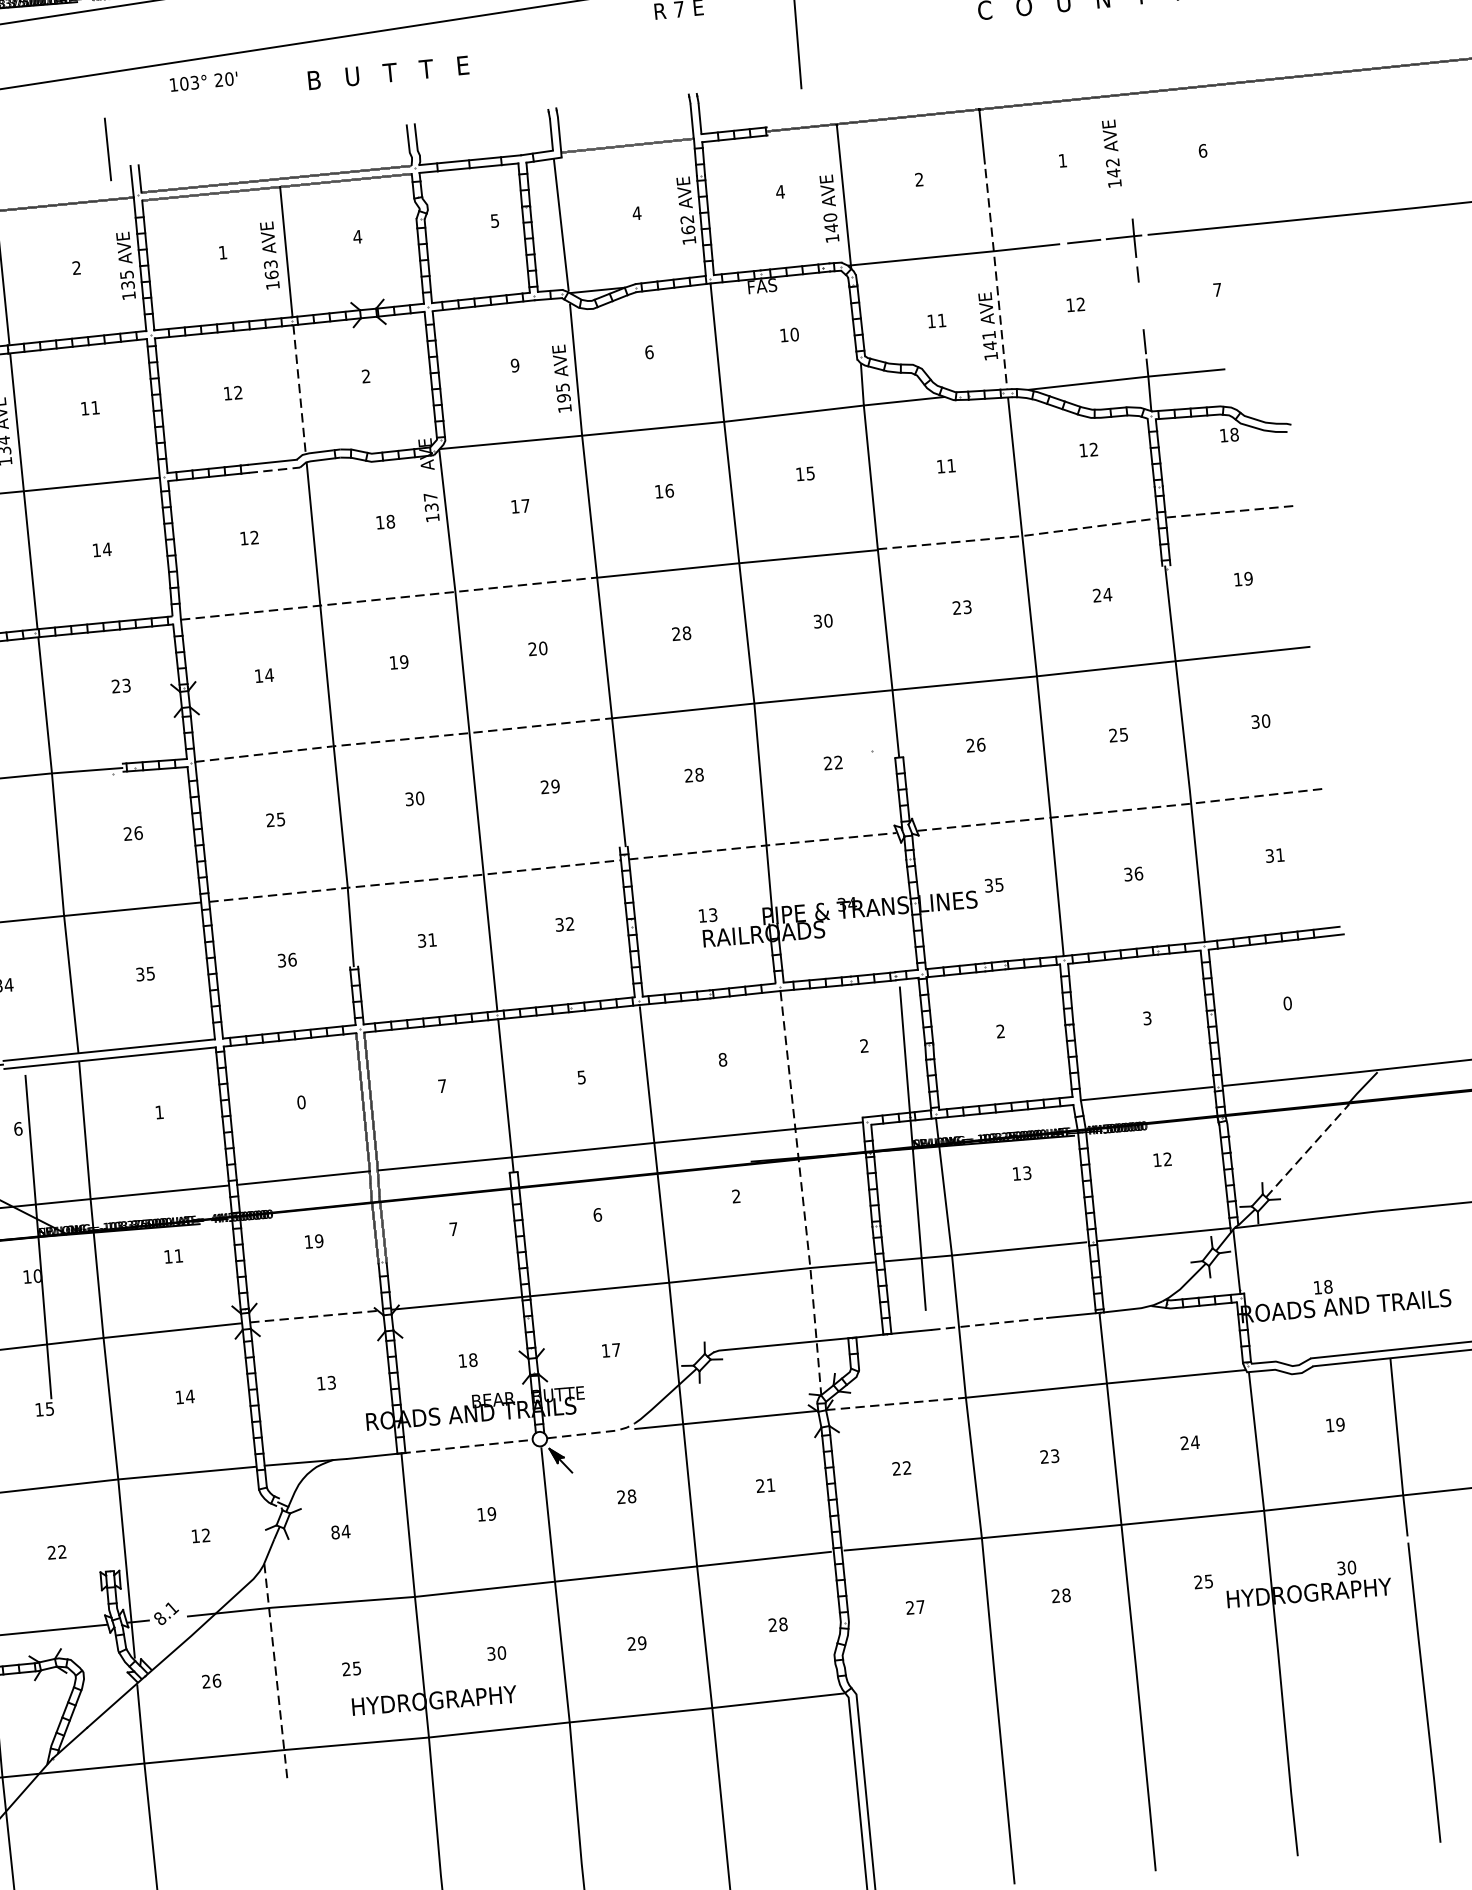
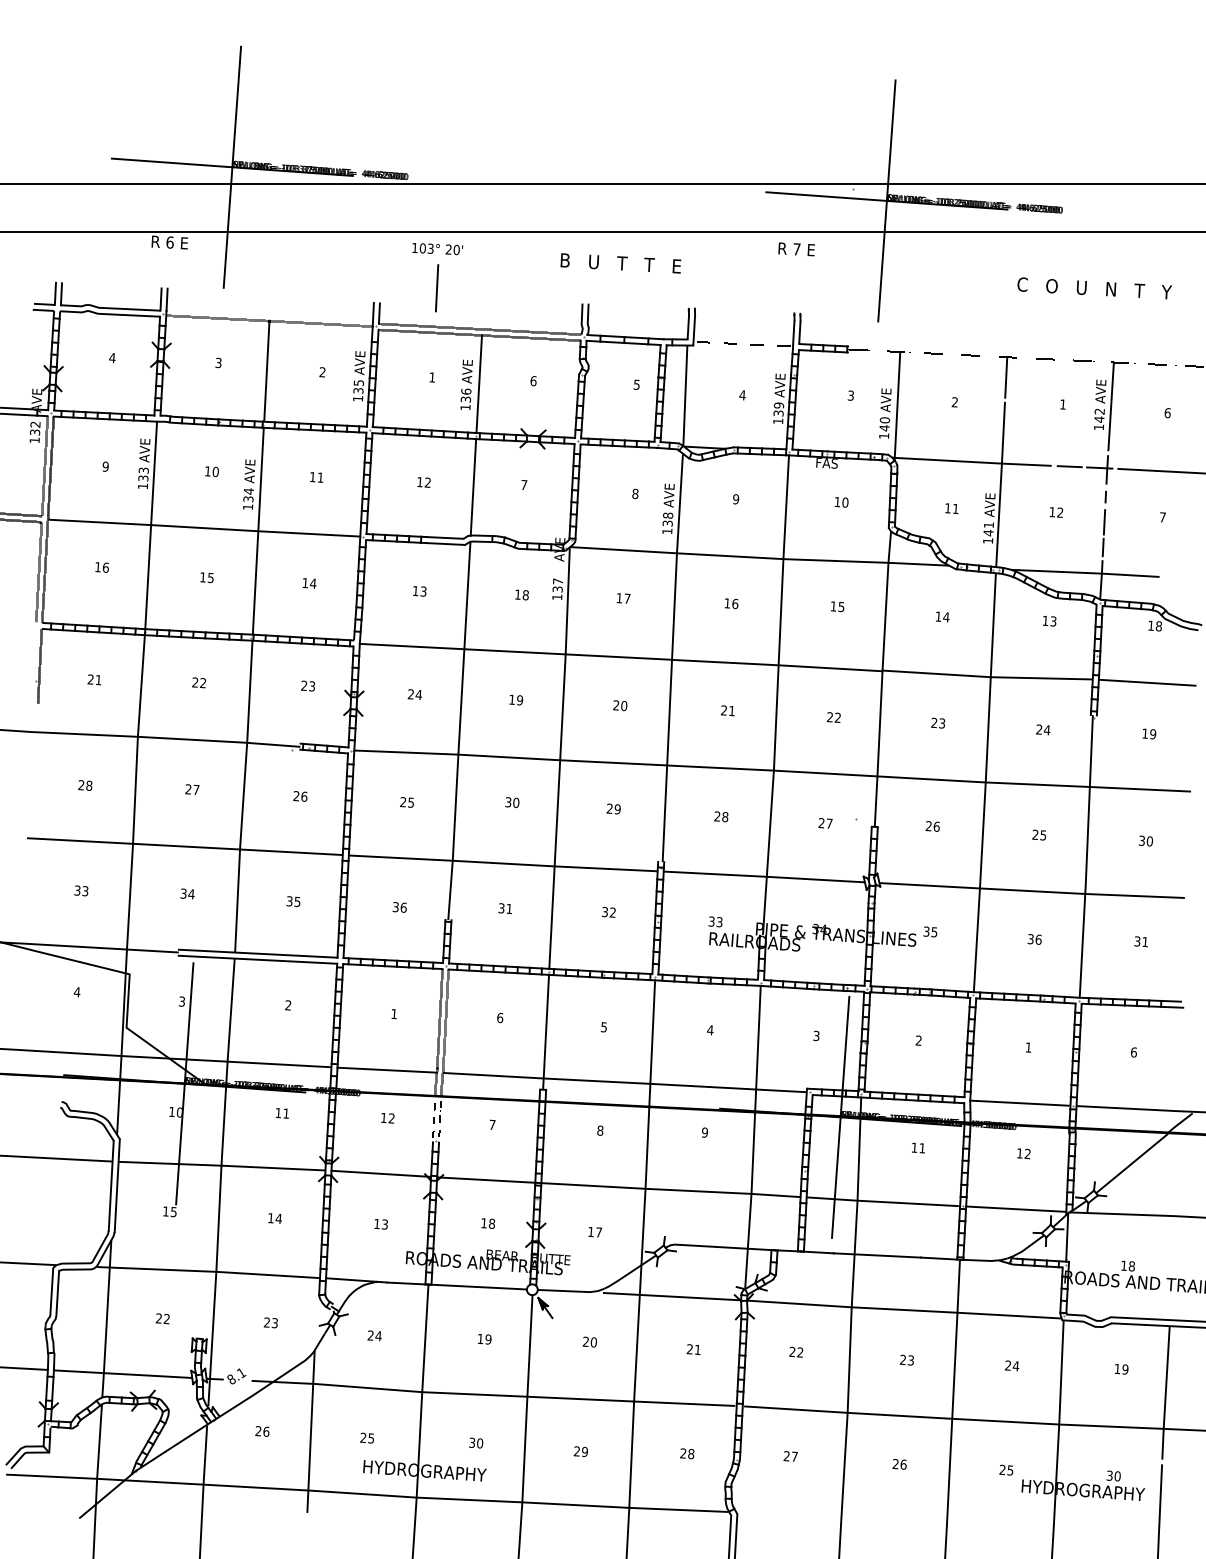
text: (387, 73) -> (620, 263), moved
line: (108, 149) -> (437, 288), moved
line: (1125, 153) -> (1110, 406), added
text: (779, 191) -> (850, 395), 4 -> 3
text: (687, 224) -> (778, 409), 162 -> 139
text: (357, 237) -> (533, 381), 4 -> 6
text: (270, 269) -> (465, 395), 163 -> 136
line: (995, 277) -> (1000, 483), dashed -> solid
line: (1141, 308) -> (1104, 522), added
text: (649, 352) -> (736, 499), 6 -> 9
text: (515, 366) -> (635, 494), 9 -> 8
text: (365, 377) -> (523, 485), 2 -> 7
line: (299, 389) -> (473, 487), dashed -> solid
text: (562, 392) -> (667, 519), 195 -> 138
text: (1094, 449) -> (1053, 621), 12 -> 13
text: (951, 466) -> (946, 617), 11 -> 14
line: (275, 470) -> (446, 544), dashed -> solid
line: (1230, 511) -> (1147, 682), dashed -> solid
text: (254, 537) -> (423, 591), 12 -> 13
line: (1018, 537) -> (987, 677), dashed -> solid
line: (389, 598) -> (516, 651), dashed -> solid
text: (823, 621) -> (834, 717), 30 -> 22
text: (686, 633) -> (731, 711), 28 -> 21
text: (258, 675) -> (410, 693), 14 -> 24
line: (404, 739) -> (511, 757), dashed -> solid
text: (838, 762) -> (829, 823), 22 -> 27
line: (1120, 811) -> (1032, 891), dashed -> solid
line: (764, 845) -> (765, 876), dashed -> solid
line: (415, 881) -> (503, 863), dashed -> solid
text: (702, 915) -> (711, 921), 13 -> 33
text: (1288, 1003) -> (1134, 1052), 0 -> 6
text: (1147, 1018) -> (1028, 1047), 3 -> 1
text: (864, 1046) -> (816, 1036), 2 -> 3
text: (723, 1060) -> (710, 1030), 8 -> 4
text: (442, 1085) -> (500, 1017), 7 -> 6
text: (301, 1101) -> (394, 1013), 0 -> 1
text: (159, 1112) -> (288, 1005), 1 -> 2
text: (17, 1128) -> (181, 1001), 6 -> 3
line: (1308, 1150) -> (1132, 1163), dashed -> solid
text: (1027, 1173) -> (922, 1148), 13 -> 11
line: (802, 1195) -> (753, 1139), dashed -> solid
text: (735, 1196) -> (704, 1132), 2 -> 9
text: (597, 1214) -> (600, 1130), 6 -> 8
text: (318, 1241) -> (391, 1118), 19 -> 12
line: (316, 1315) -> (381, 1173), dashed -> solid
line: (989, 1323) -> (877, 1255), dashed -> solid
line: (896, 1404) -> (799, 1304), dashed -> solid
line: (594, 1433) -> (573, 1291), dashed -> solid
line: (468, 1447) -> (478, 1287), dashed -> solid
text: (631, 1496) -> (593, 1342), 28 -> 20
text: (335, 1532) -> (370, 1335), 84 -> 24
text: (200, 1535) -> (270, 1322), 12 -> 23
text: (1066, 1595) -> (903, 1464), 28 -> 26
line: (276, 1672) -> (311, 1432), dashed -> solid

